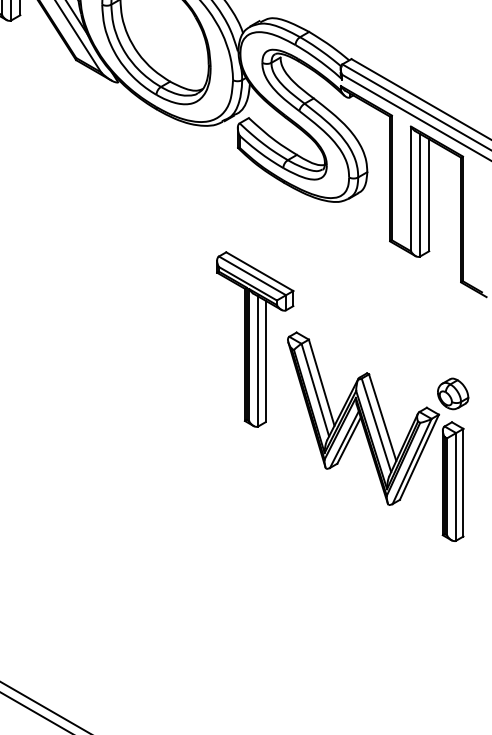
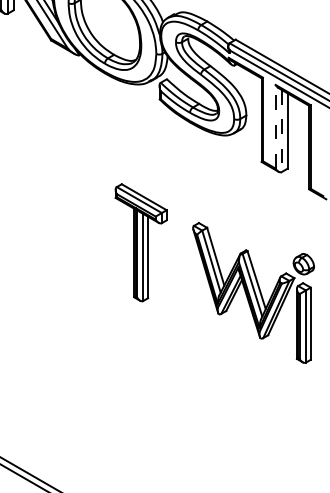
line: (410, 188) -> (275, 126), solid -> dashed
line: (419, 195) -> (281, 131), solid -> dashed
part: (254, 339) -> (140, 242), moved

